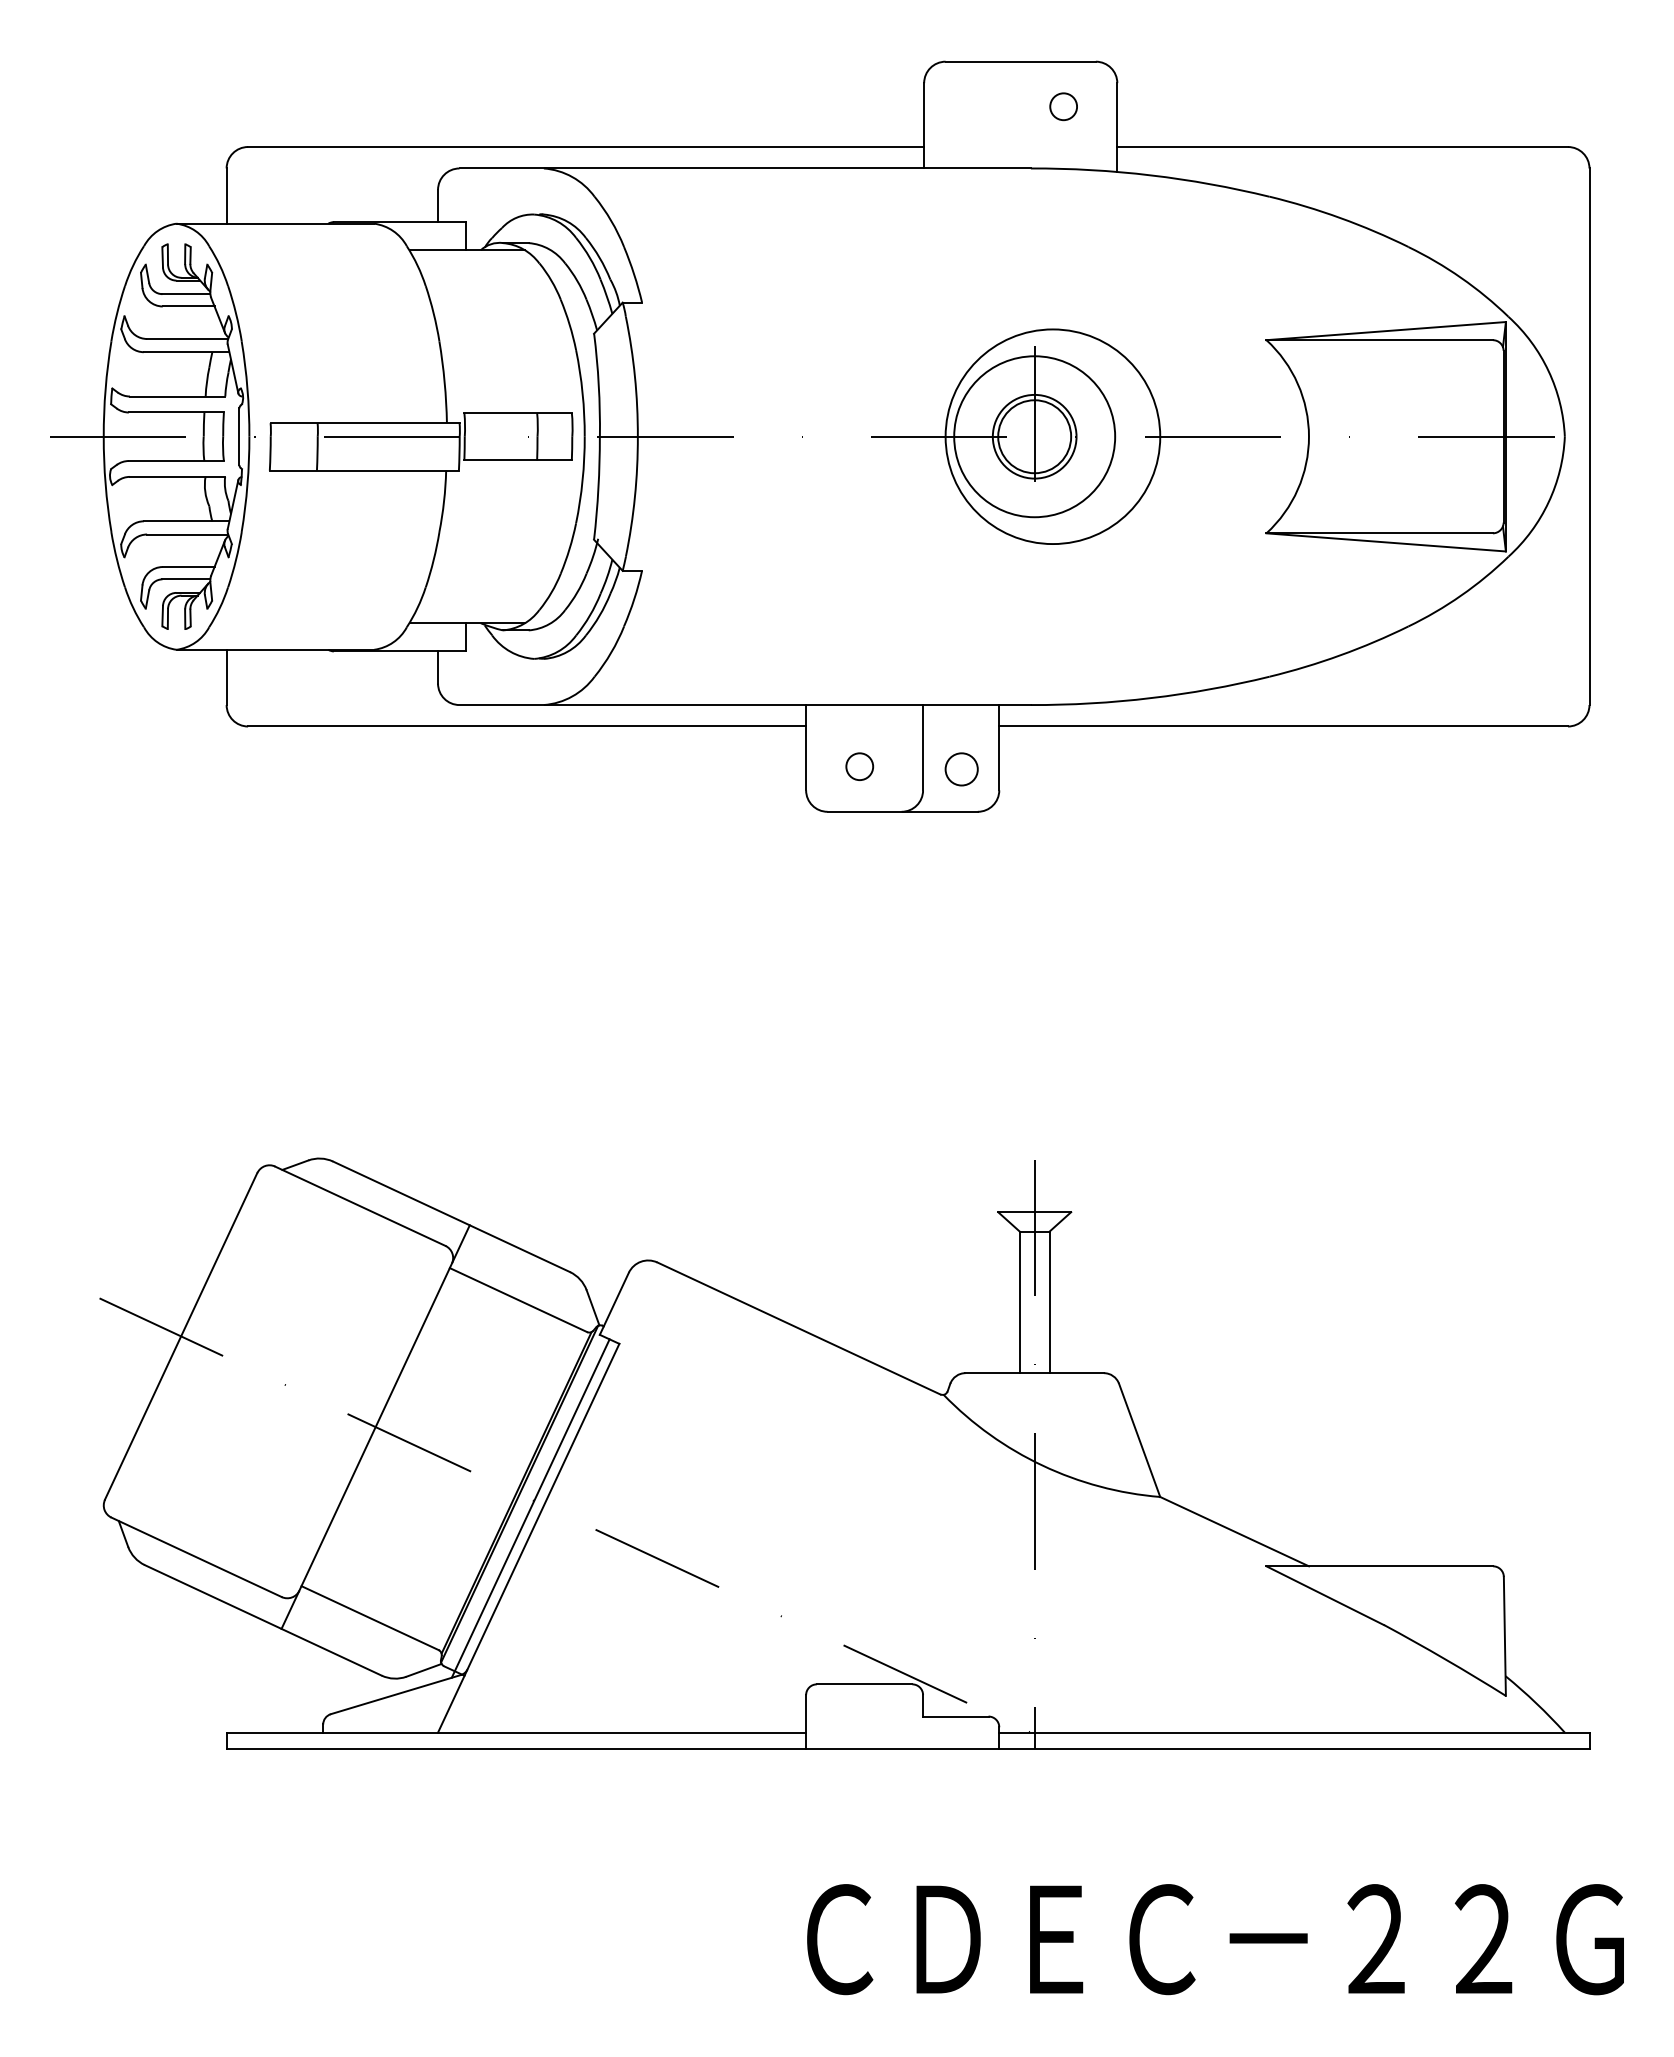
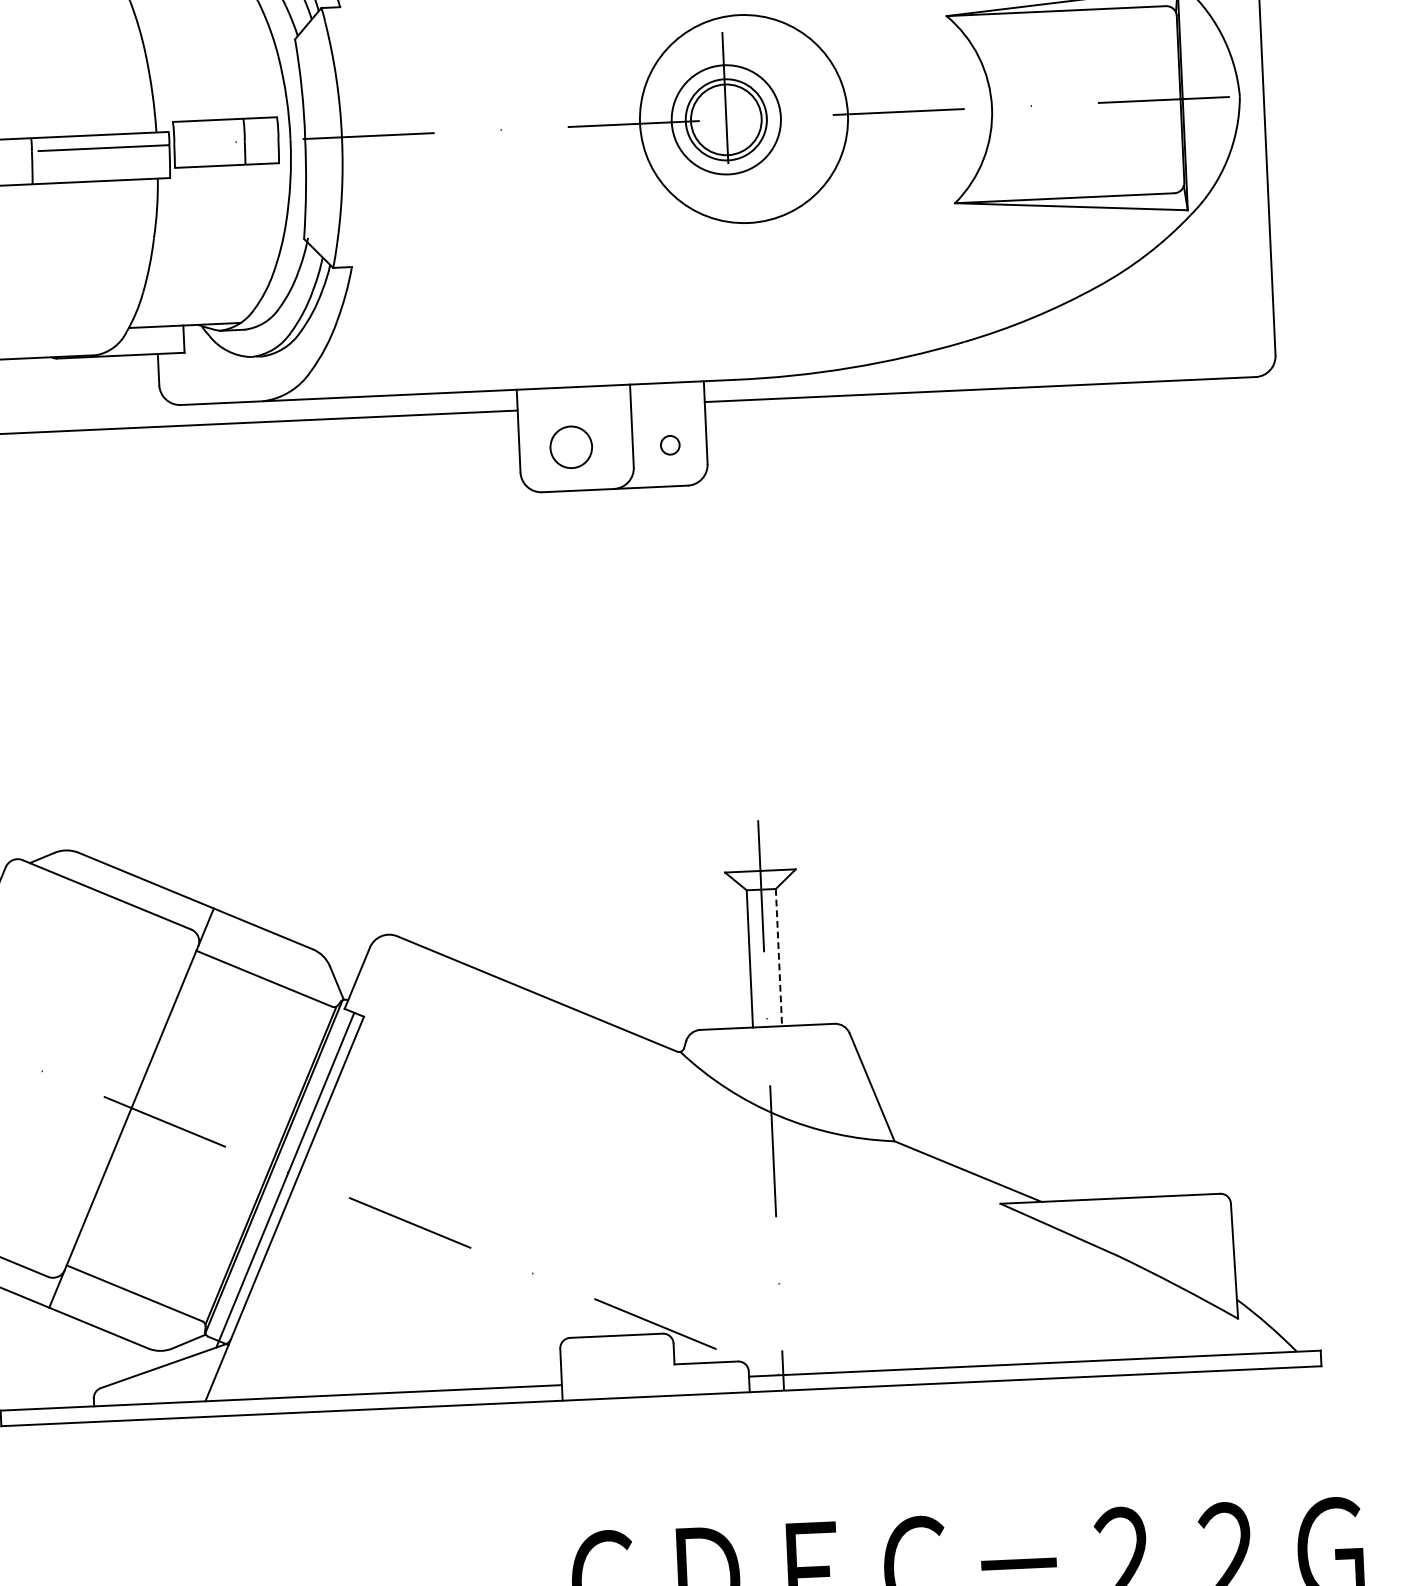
circle: (1034, 436) -> (726, 119), size x0.7
circle: (859, 766) -> (571, 446), size x1.6
circle: (961, 769) -> (670, 445), size x0.6
line: (1049, 1302) -> (778, 957), solid -> dashed

